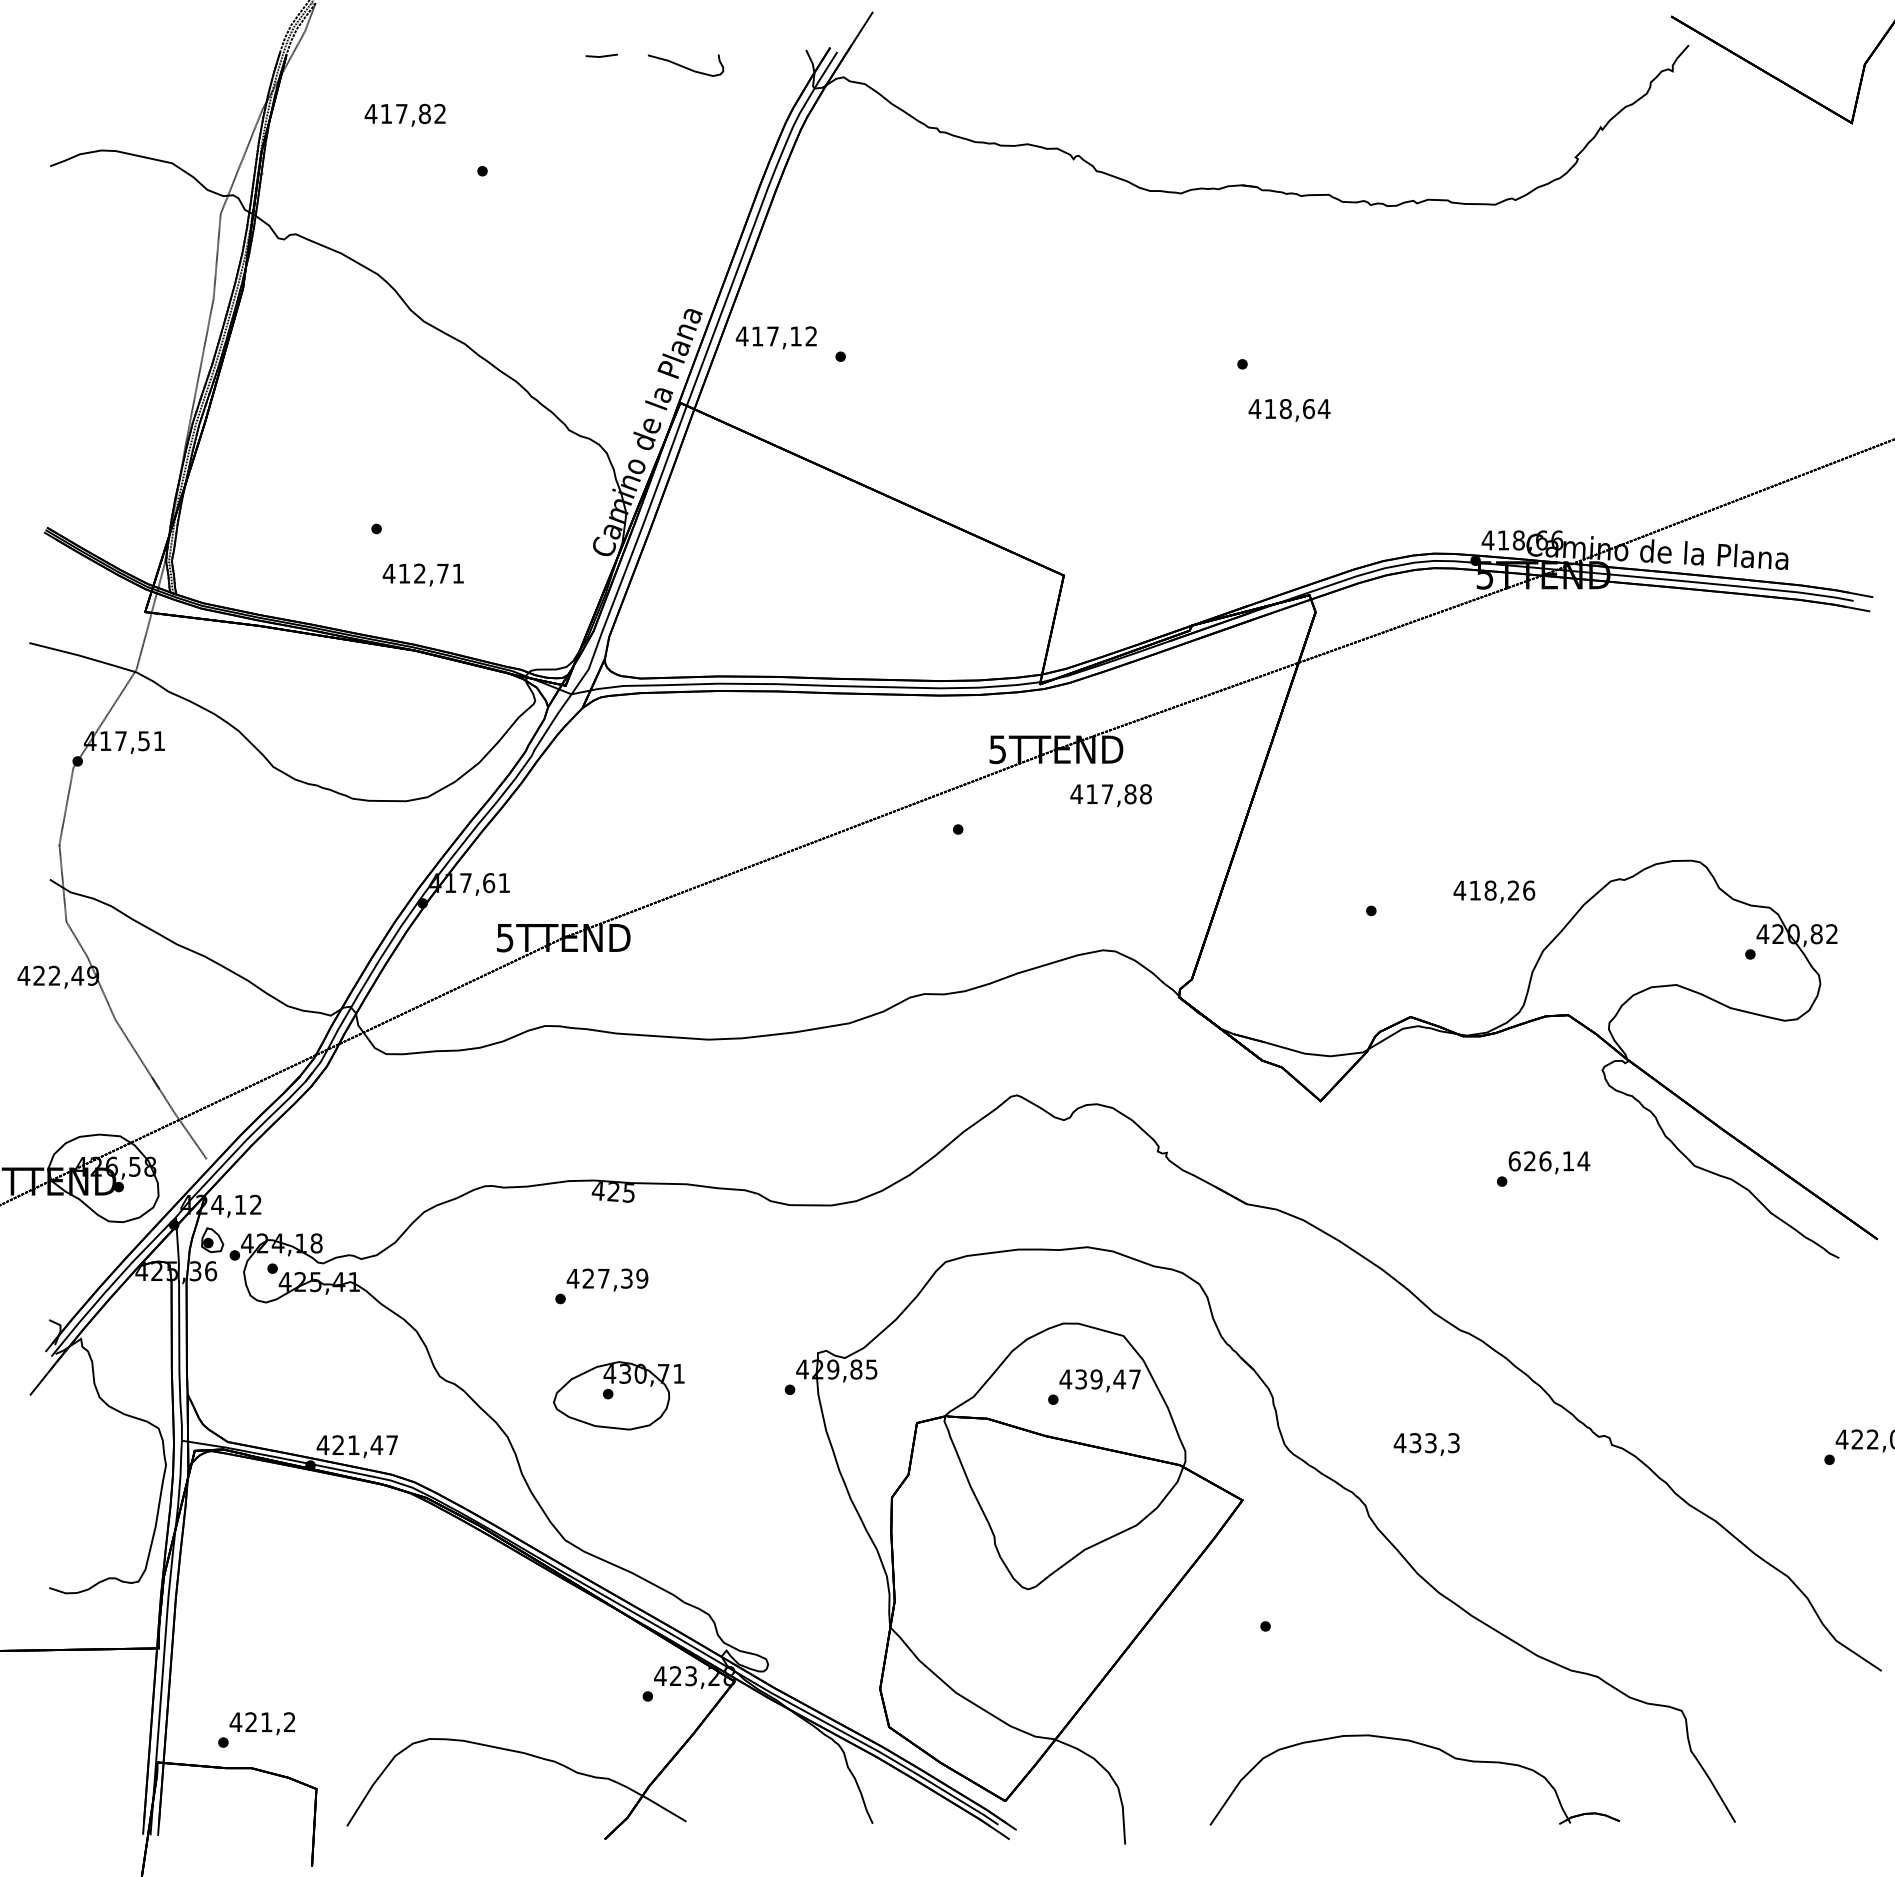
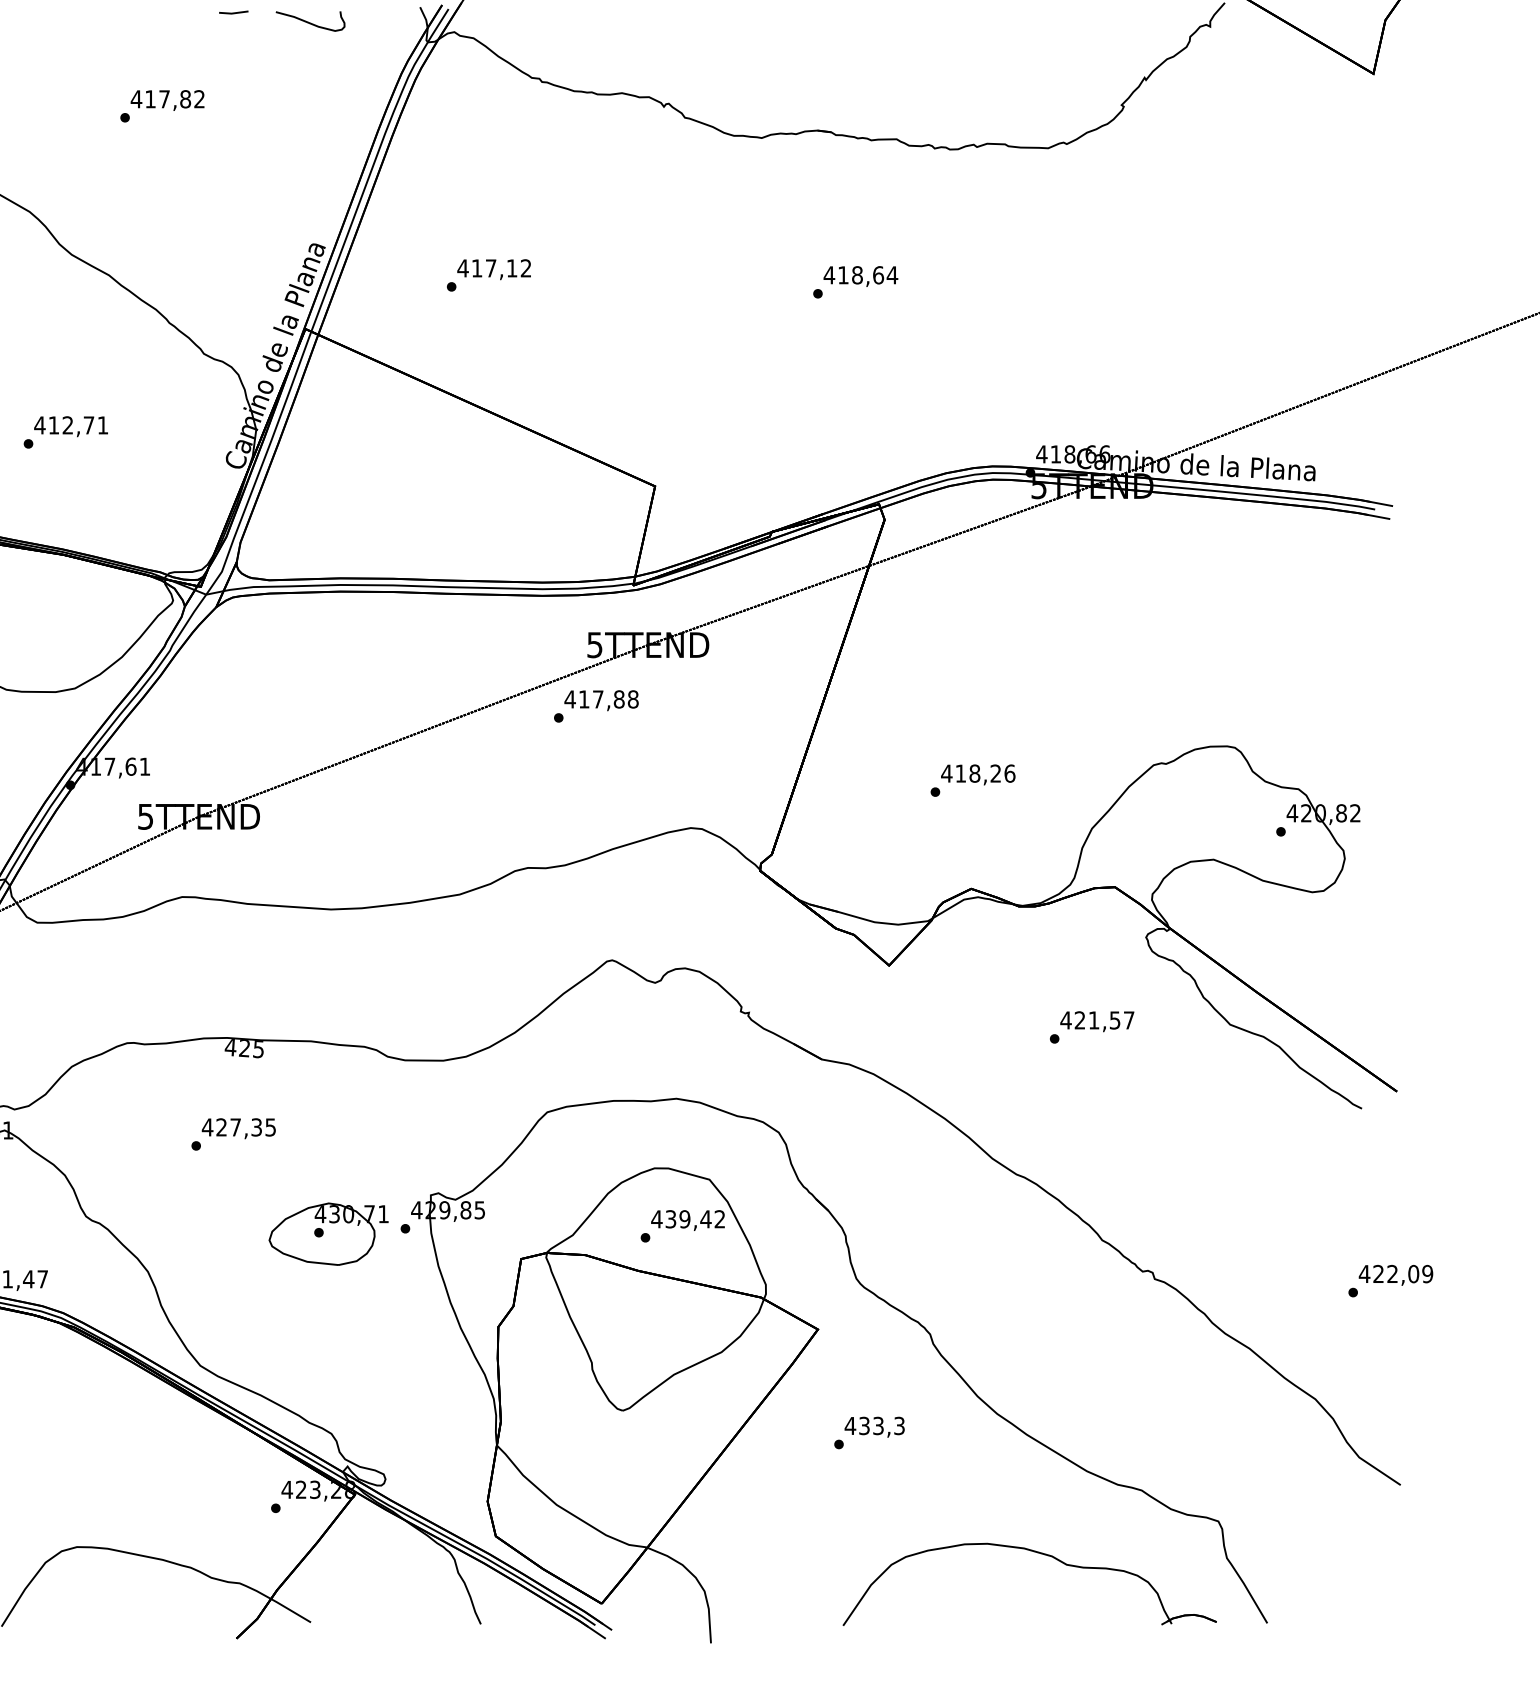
text: (404, 114) -> (167, 99), moved
text: (775, 337) -> (493, 269), moved
text: (1289, 410) -> (860, 276), moved
text: (422, 574) -> (70, 426), moved
text: (1110, 795) -> (600, 700), moved
text: (1494, 891) -> (978, 774), moved
text: (1549, 1161) -> (1097, 1020), 626,14 -> 421,57
text: (642, 1278) -> (270, 1127), 427,39 -> 427,35
text: (1134, 1379) -> (719, 1219), 439,47 -> 439,42
part: (618, 1395) -> (328, 1233), moved
text: (1426, 1444) -> (874, 1427), moved
part: (1421, 1745) -> (1035, 1553), moved

